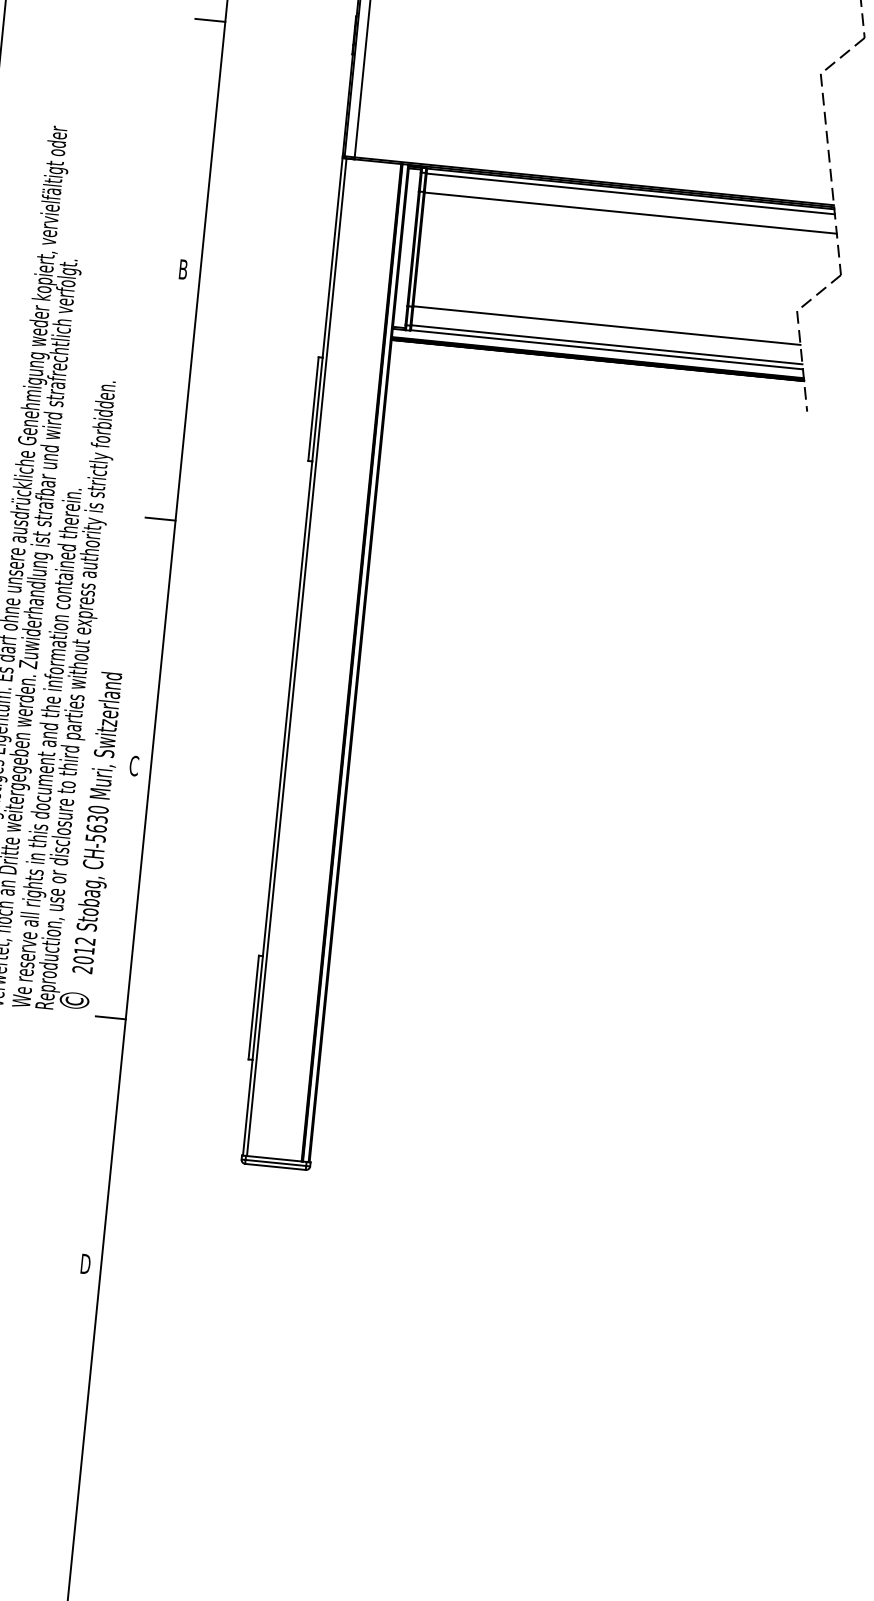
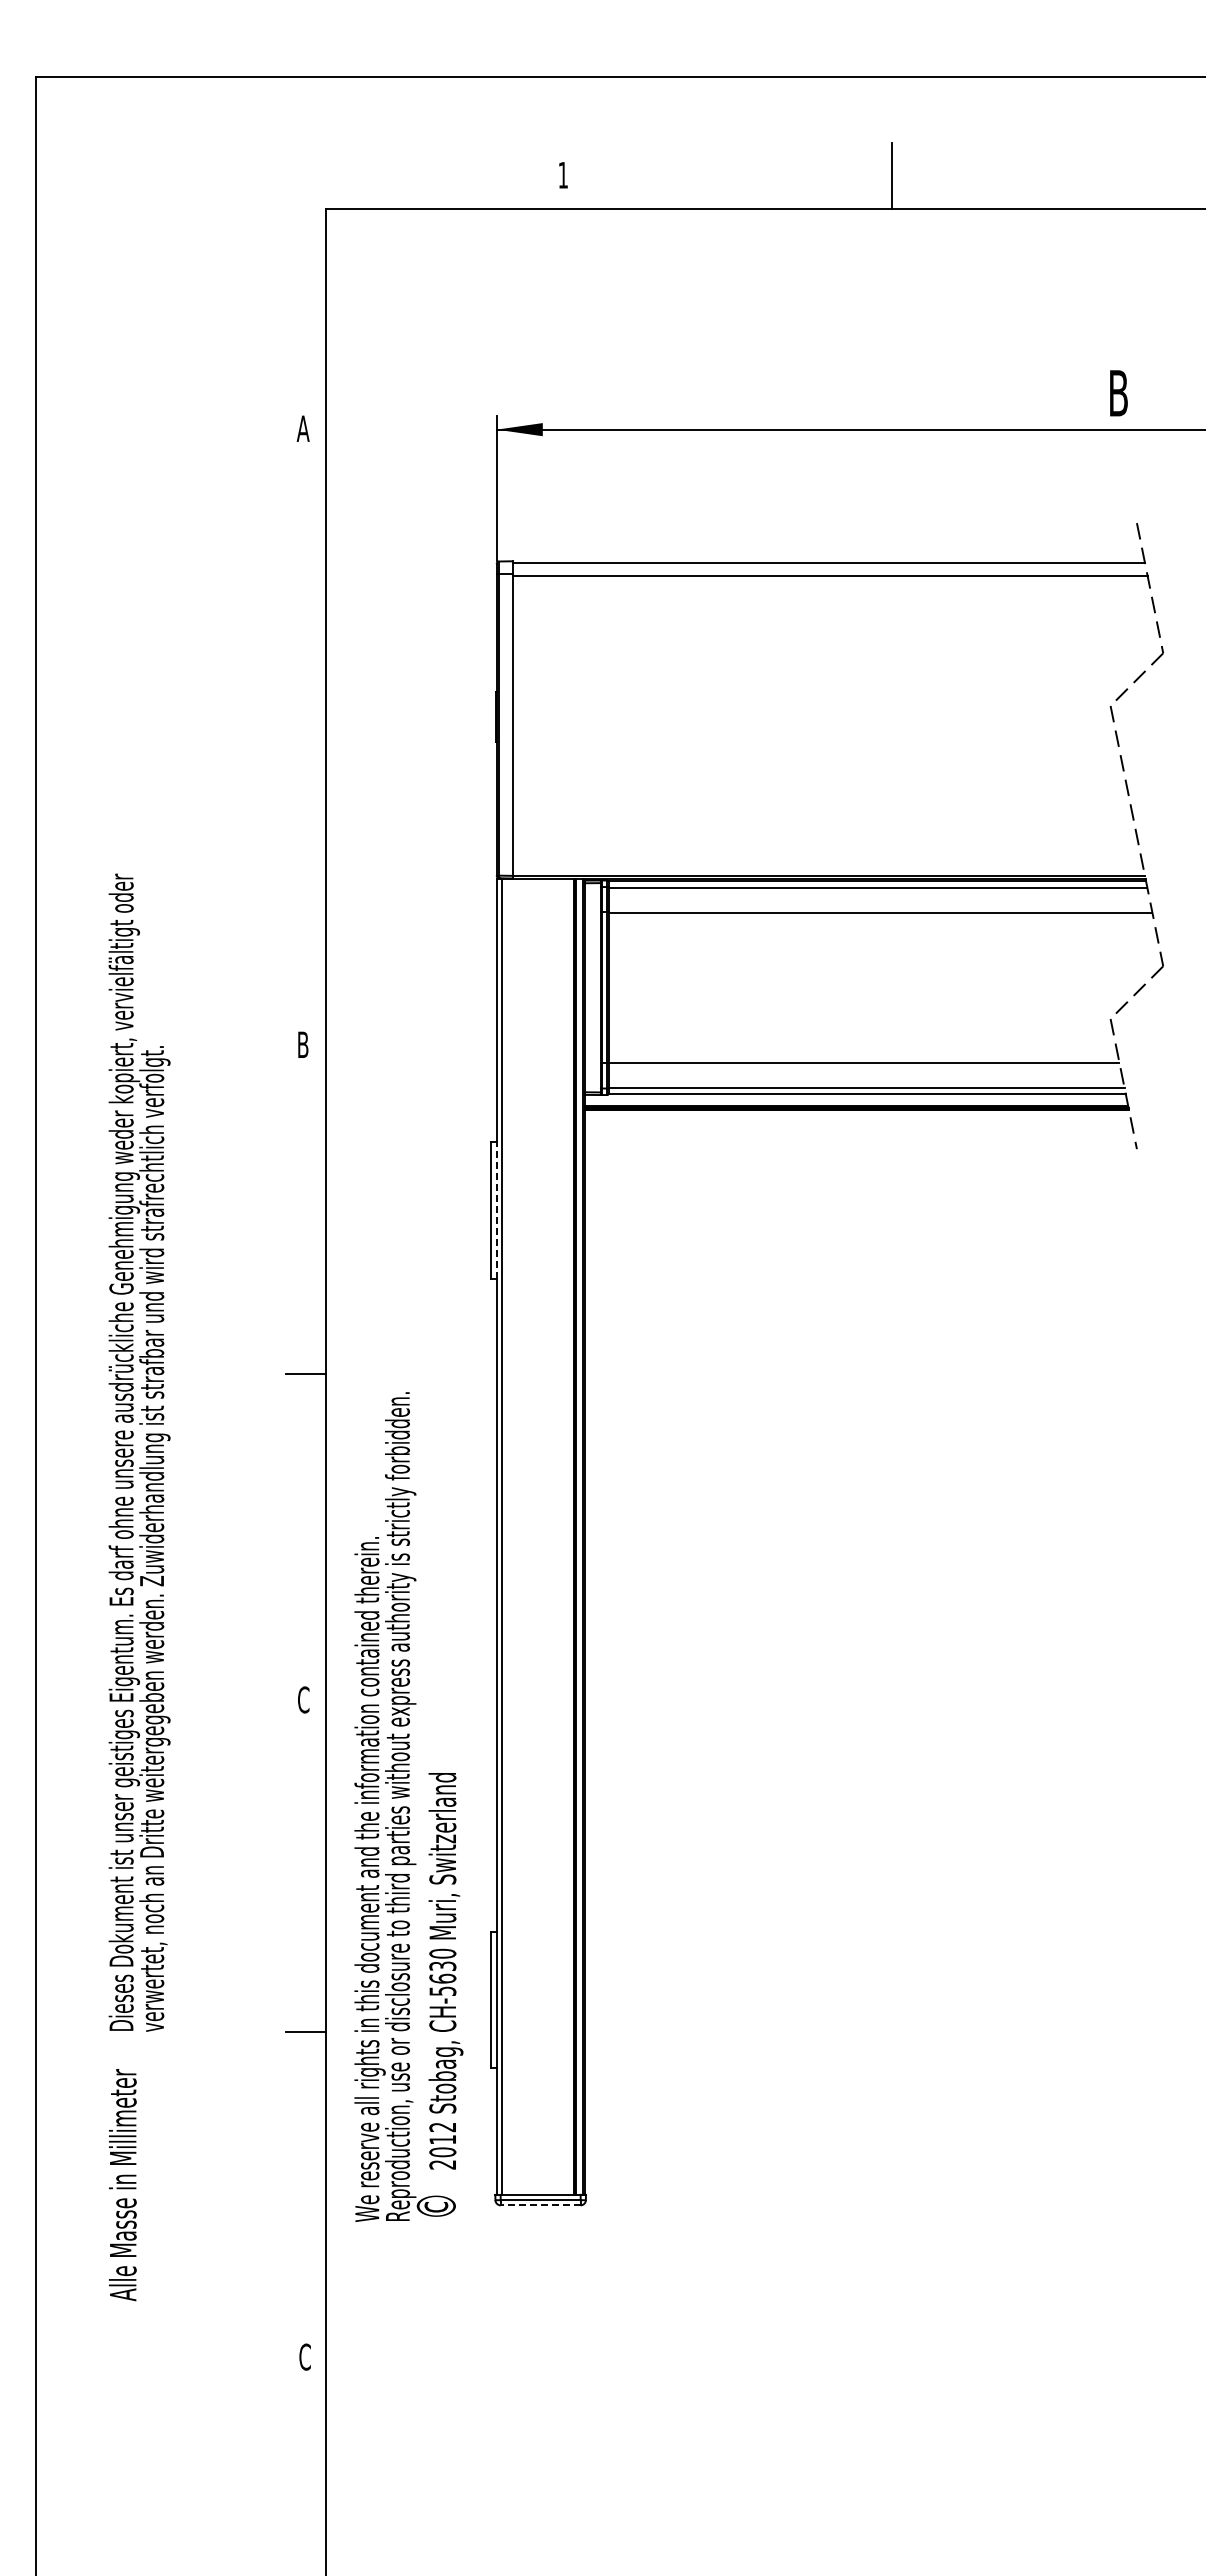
line: (210, 20) -> (305, 715), removed
line: (317, 408) -> (496, 1209), solid -> dashed
text: (83, 695) -> (408, 1806), moved
line: (275, 1167) -> (540, 2205), solid -> dashed
text: (85, 1263) -> (305, 2356), D -> C

